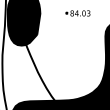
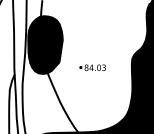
part: (77, 13) -> (92, 67), moved

